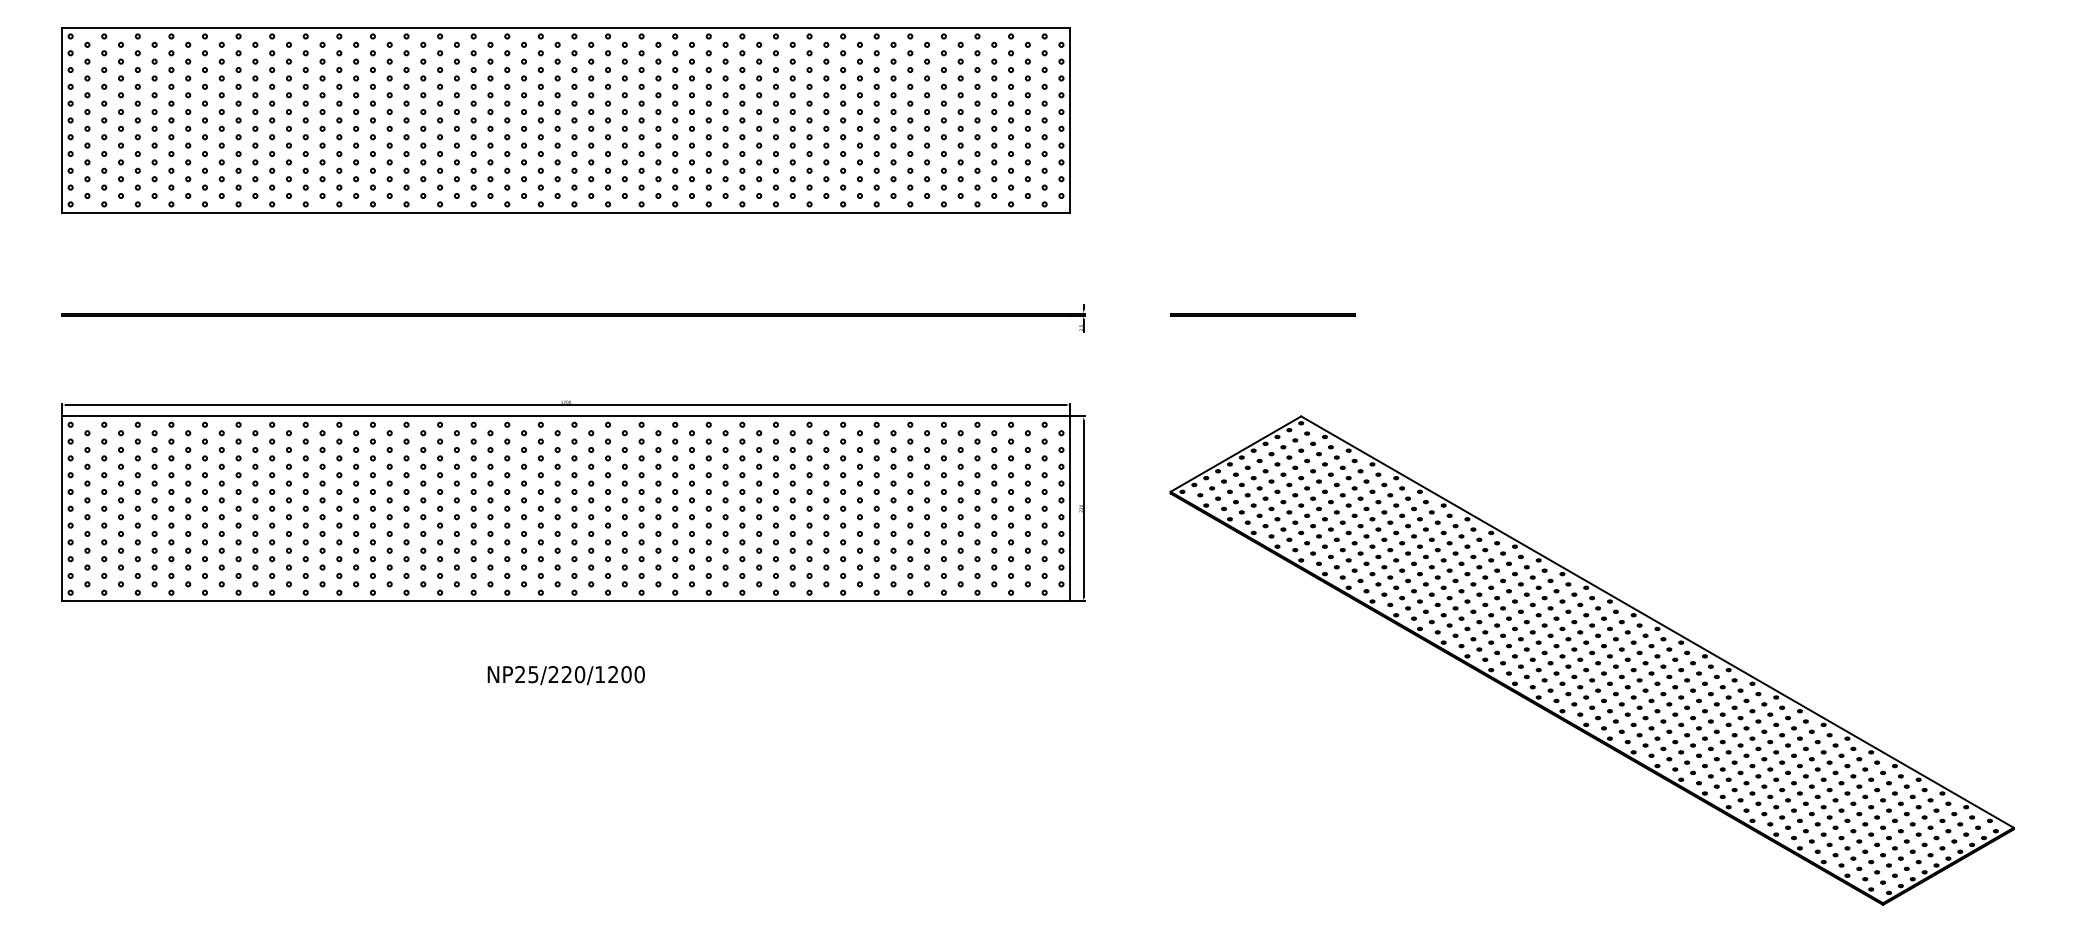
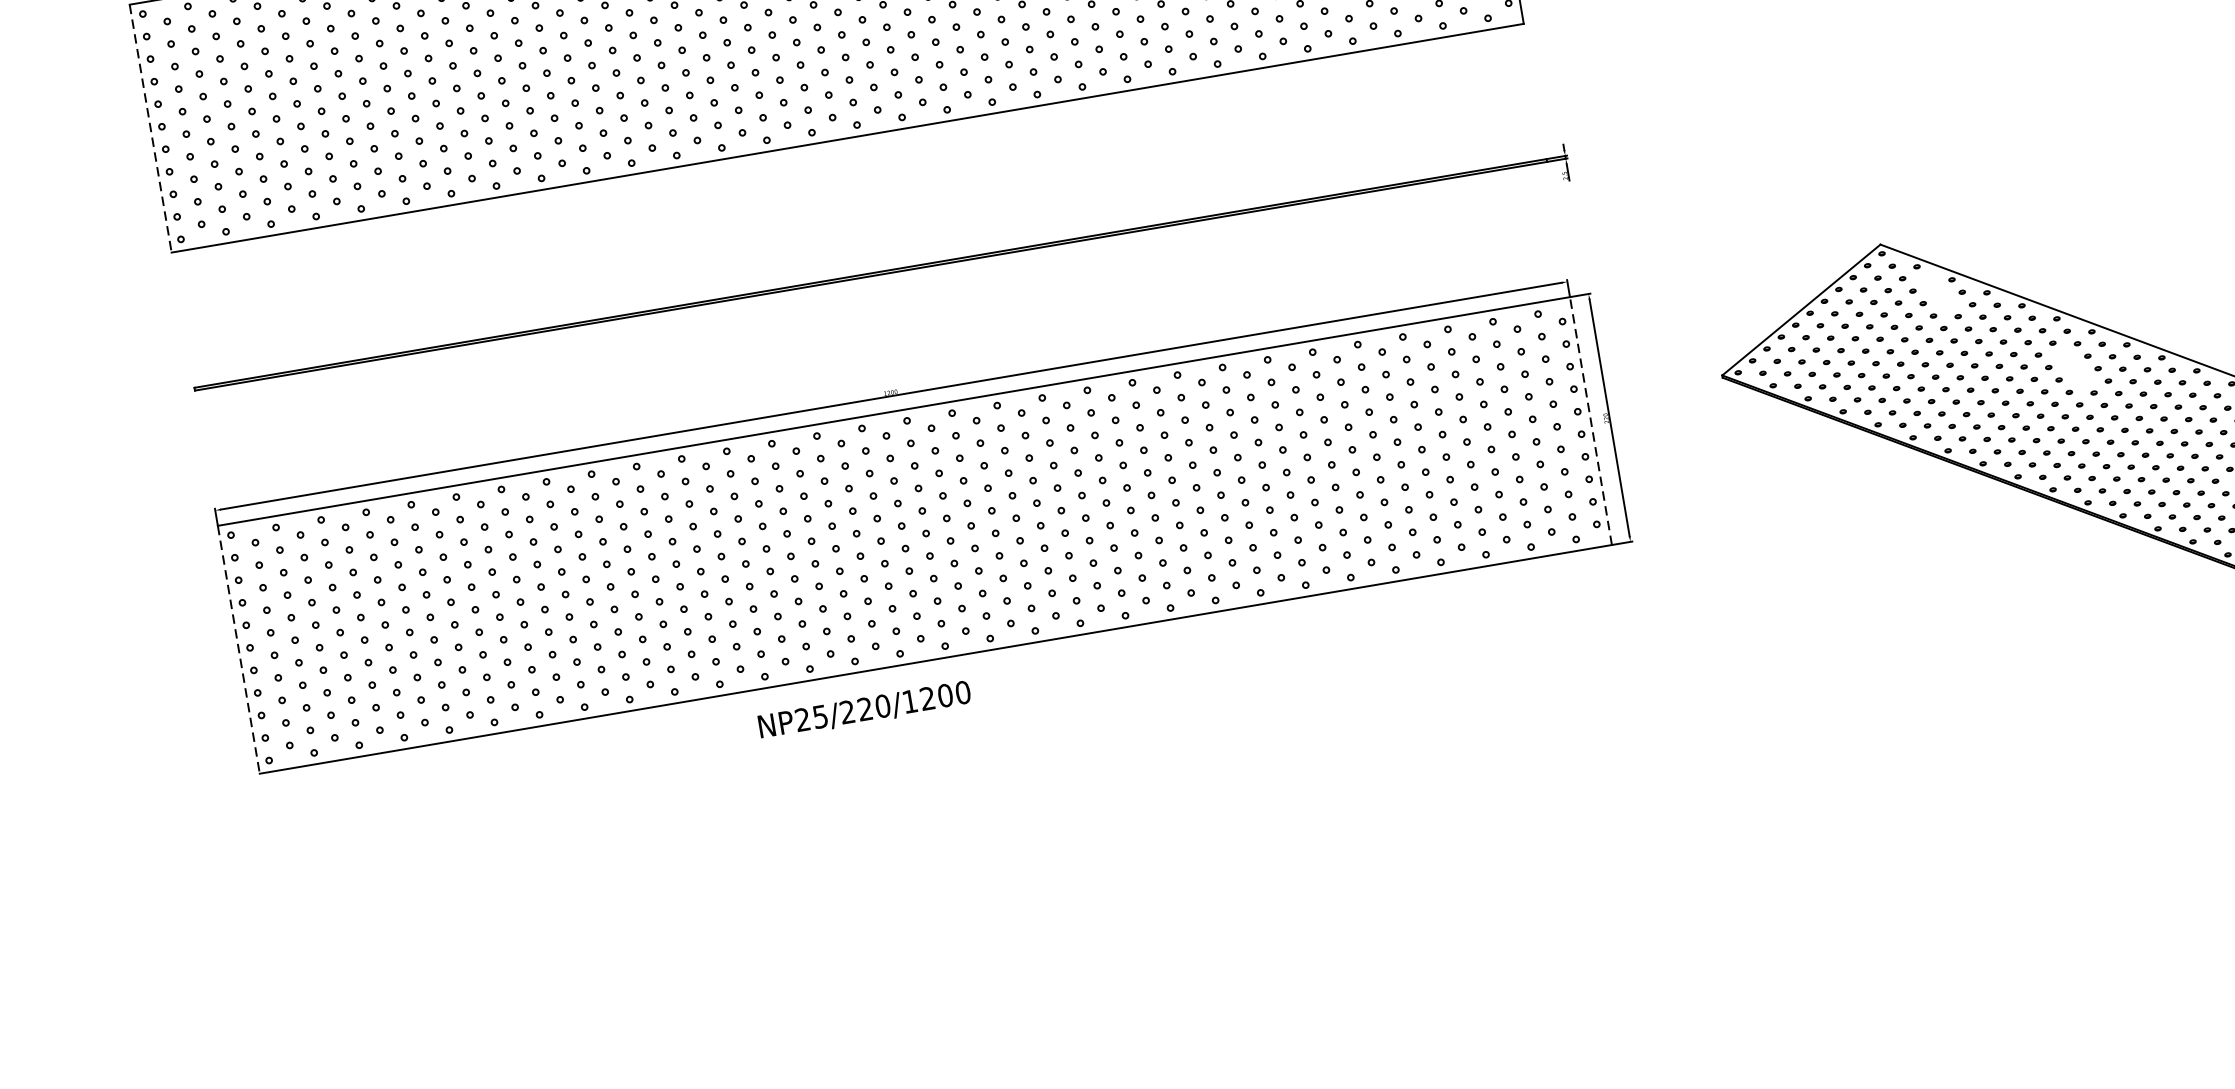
line: (62, 120) -> (151, 128), solid -> dashed
line: (1262, 314) -> (1805, 116), removed
part: (1336, 457) -> (1937, 291), removed
line: (1069, 508) -> (1590, 420), solid -> dashed
line: (62, 509) -> (239, 650), solid -> dashed
part: (1425, 529) -> (2072, 368), removed
text: (565, 675) -> (863, 710), moved

